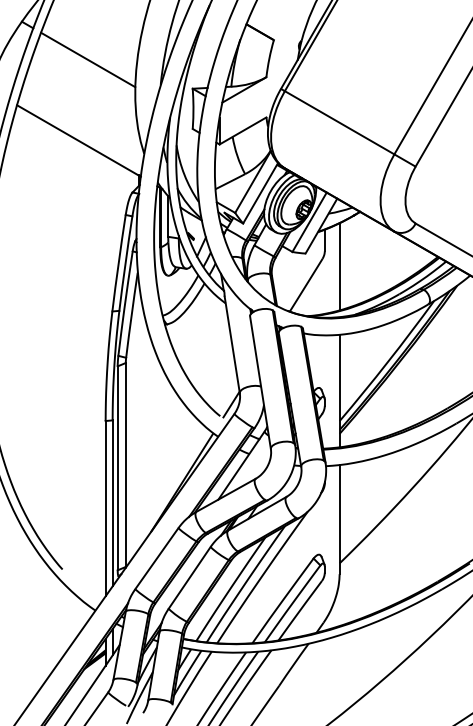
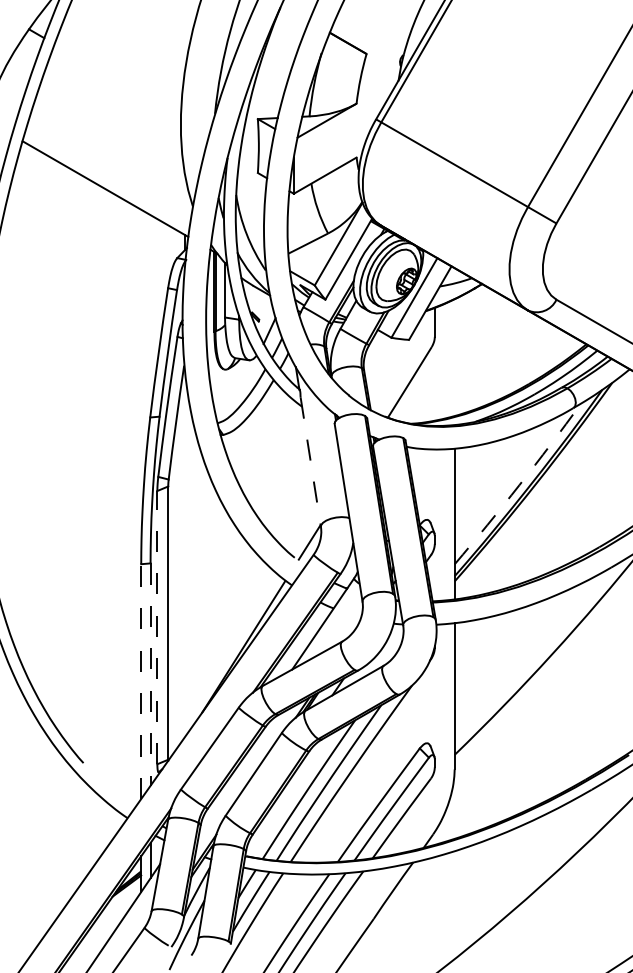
line: (87, 59) -> (117, 80), removed
line: (339, 266) -> (454, 357), removed
line: (232, 345) -> (310, 462), solid -> dashed
arc: (388, 362) -> (519, 485), solid -> dashed
line: (117, 468) -> (157, 627), solid -> dashed
line: (112, 504) -> (150, 675), solid -> dashed
line: (105, 508) -> (141, 681), solid -> dashed

